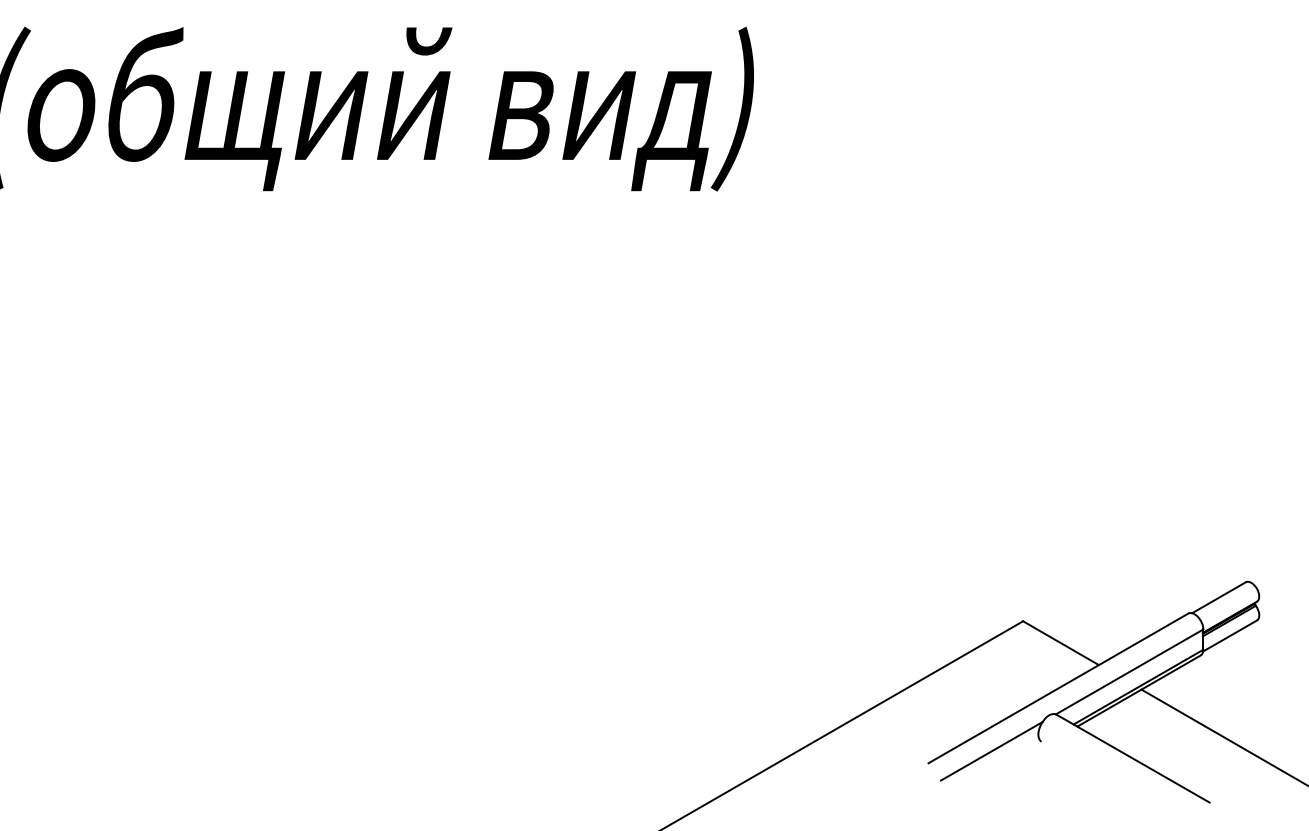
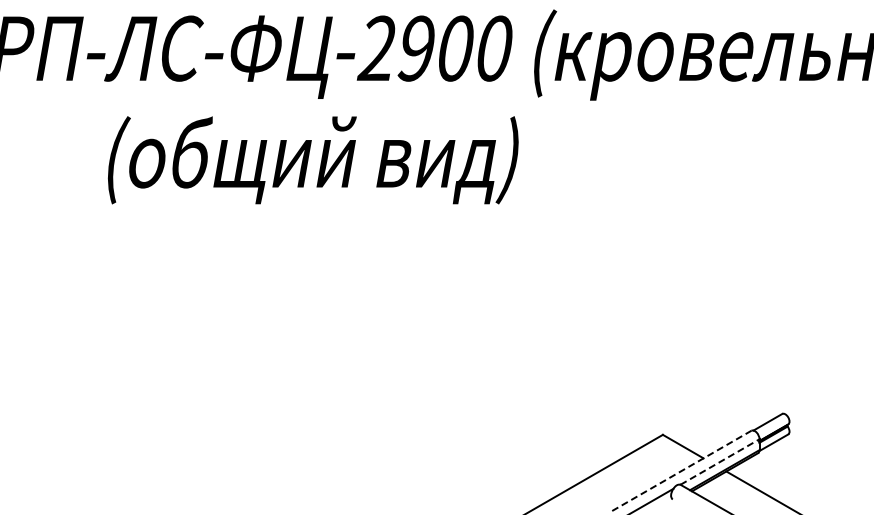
line: (1130, 672) -> (720, 462), solid -> dashed
line: (1059, 687) -> (682, 470), solid -> dashed

